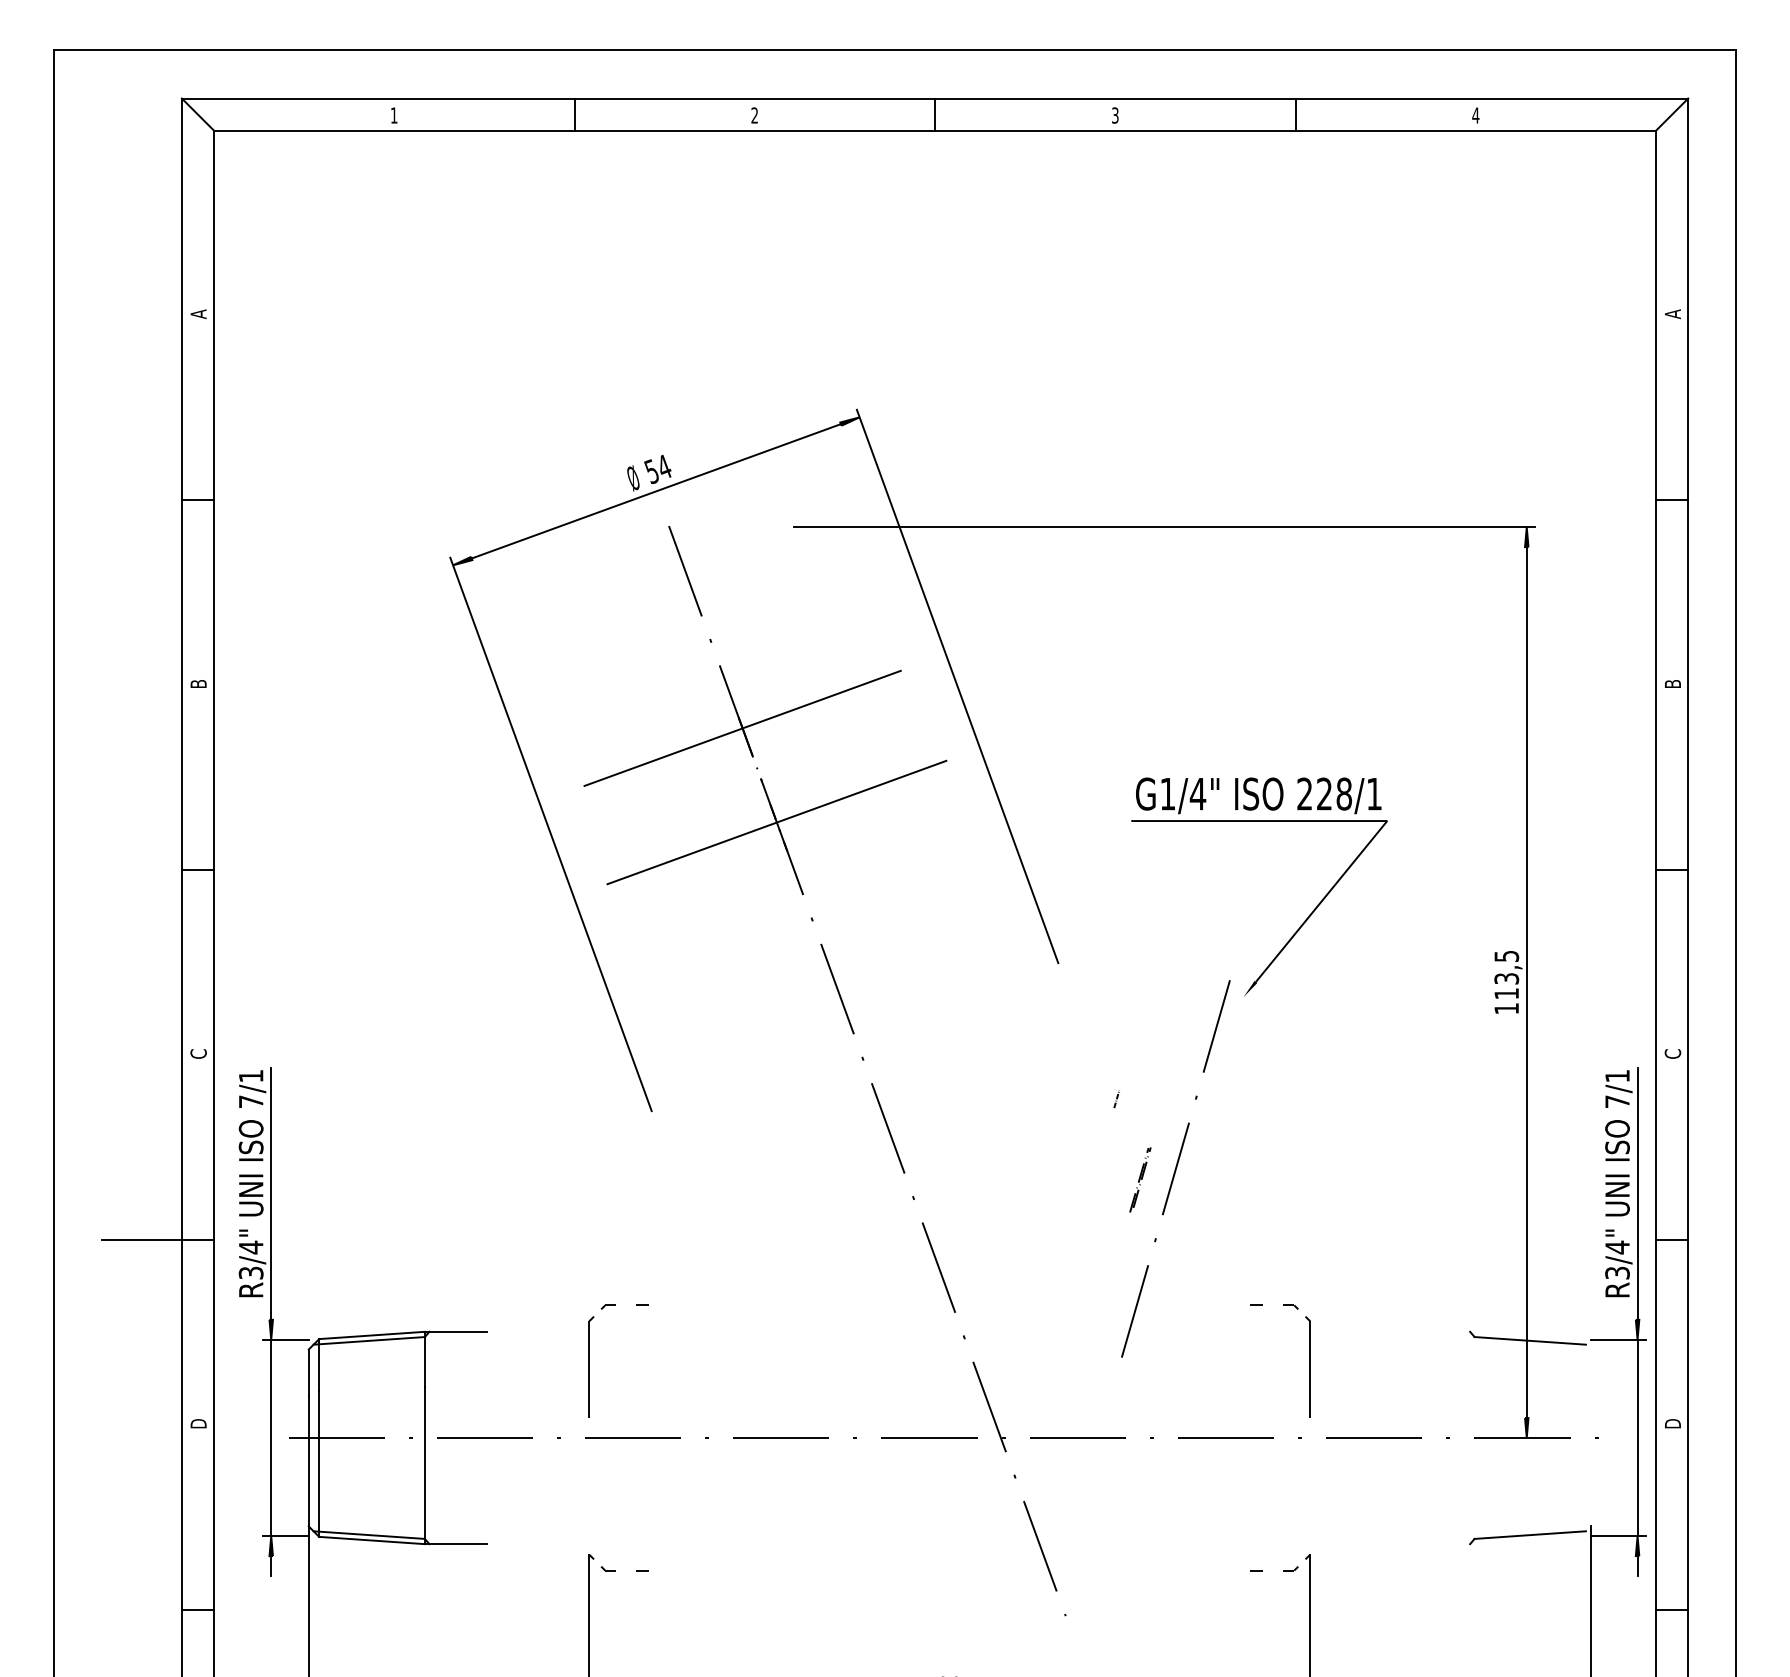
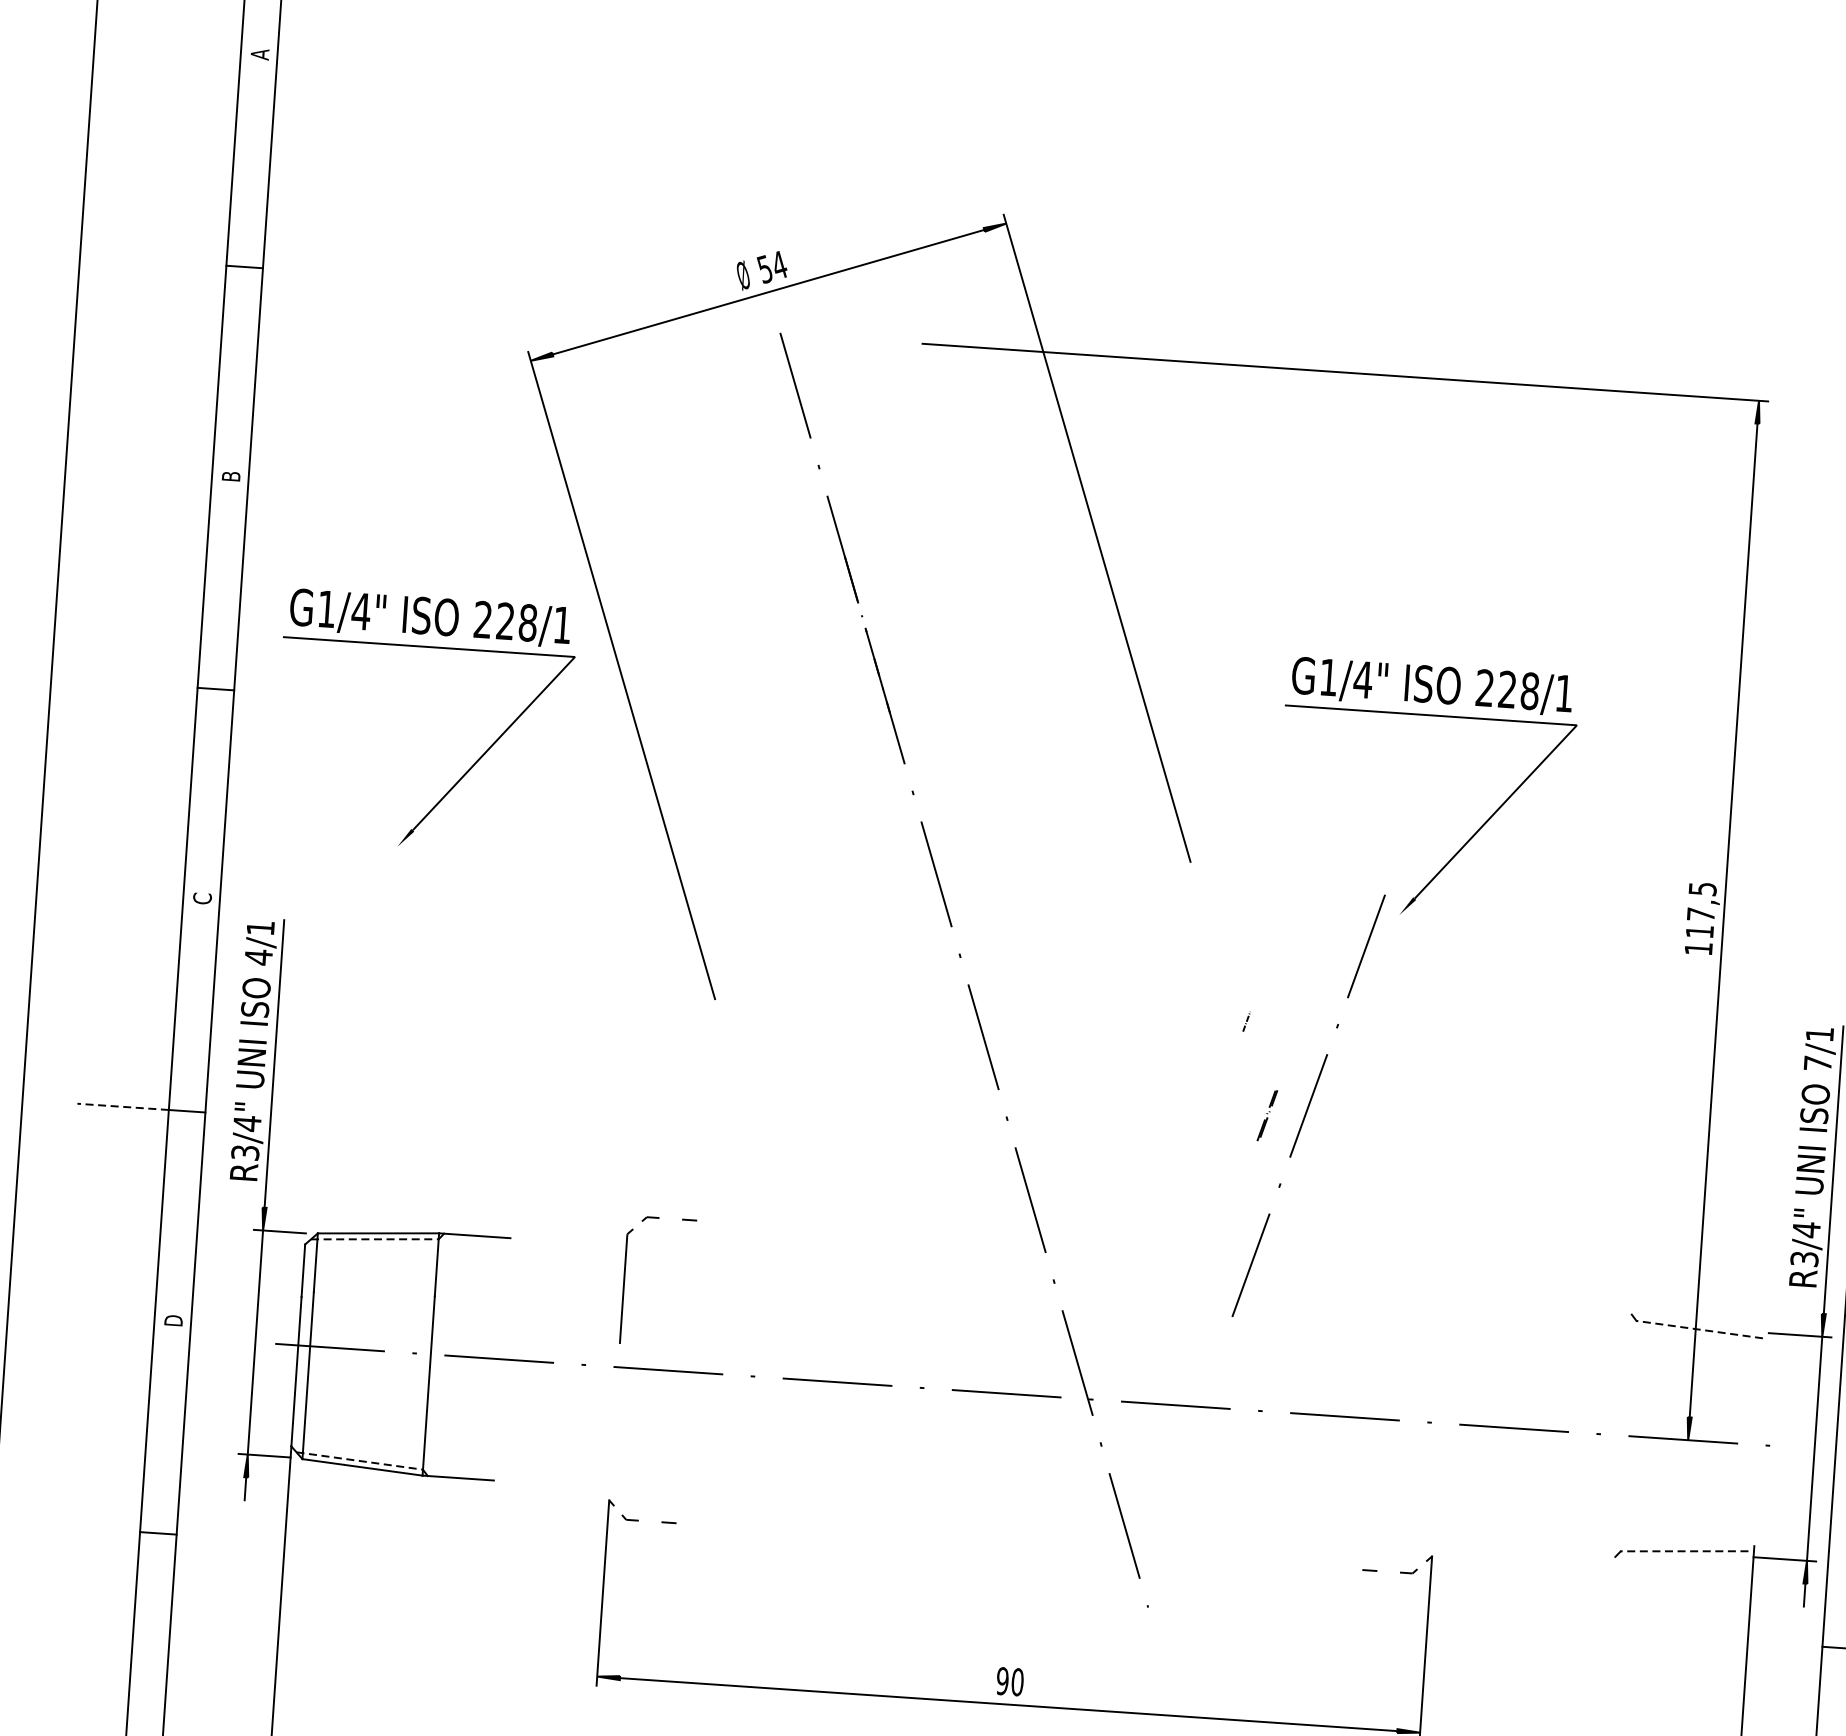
line: (742, 727) -> (848, 568), removed
line: (776, 822) -> (879, 679), removed
part: (426, 920) -> (472, 764), added
text: (1506, 978) -> (1700, 914), 113,5 -> 117,5
text: (251, 1101) -> (259, 957), 7/1 -> 4/1
part: (1140, 1179) -> (1267, 1115), size x0.7
line: (141, 1240) -> (122, 1107), solid -> dashed
line: (369, 1340) -> (375, 1238), solid -> dashed
line: (1530, 1340) -> (1700, 1329), solid -> dashed
part: (1309, 1360) -> (1446, 1334), removed
line: (369, 1535) -> (359, 1461), solid -> dashed
line: (1530, 1535) -> (1684, 1551), solid -> dashed

